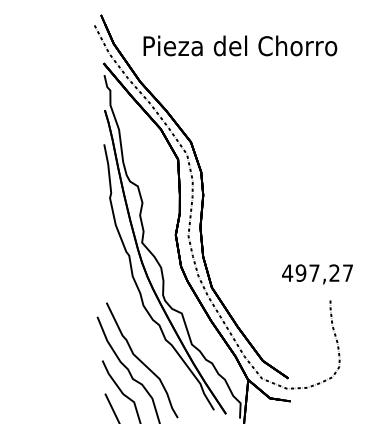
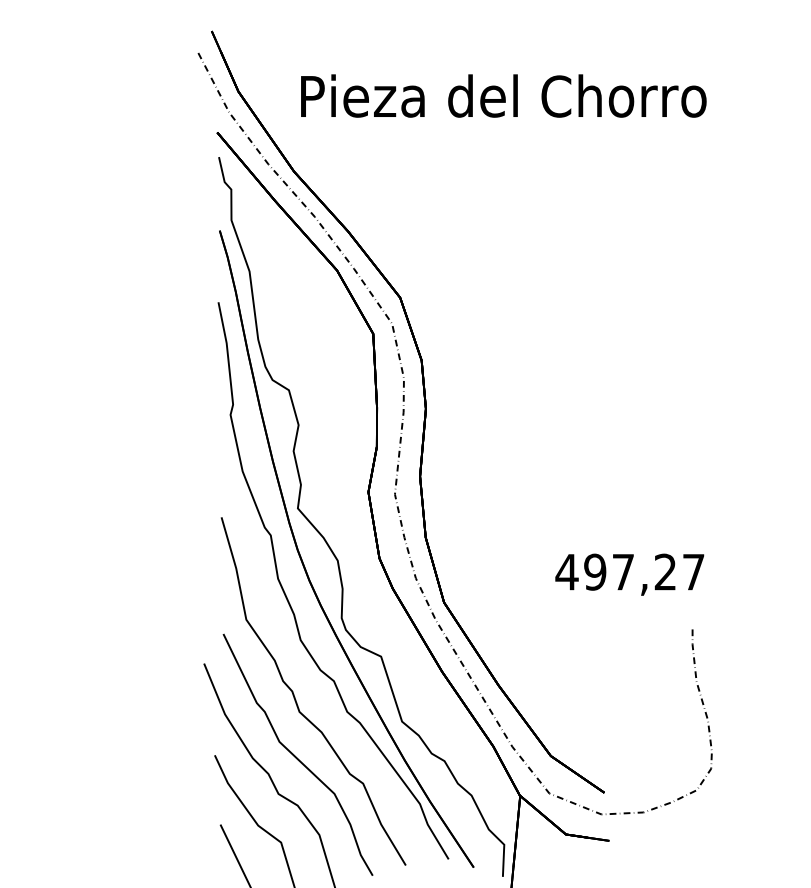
text: (317, 274) -> (629, 574), moved
curve: (141, 332) -> (296, 696), added

